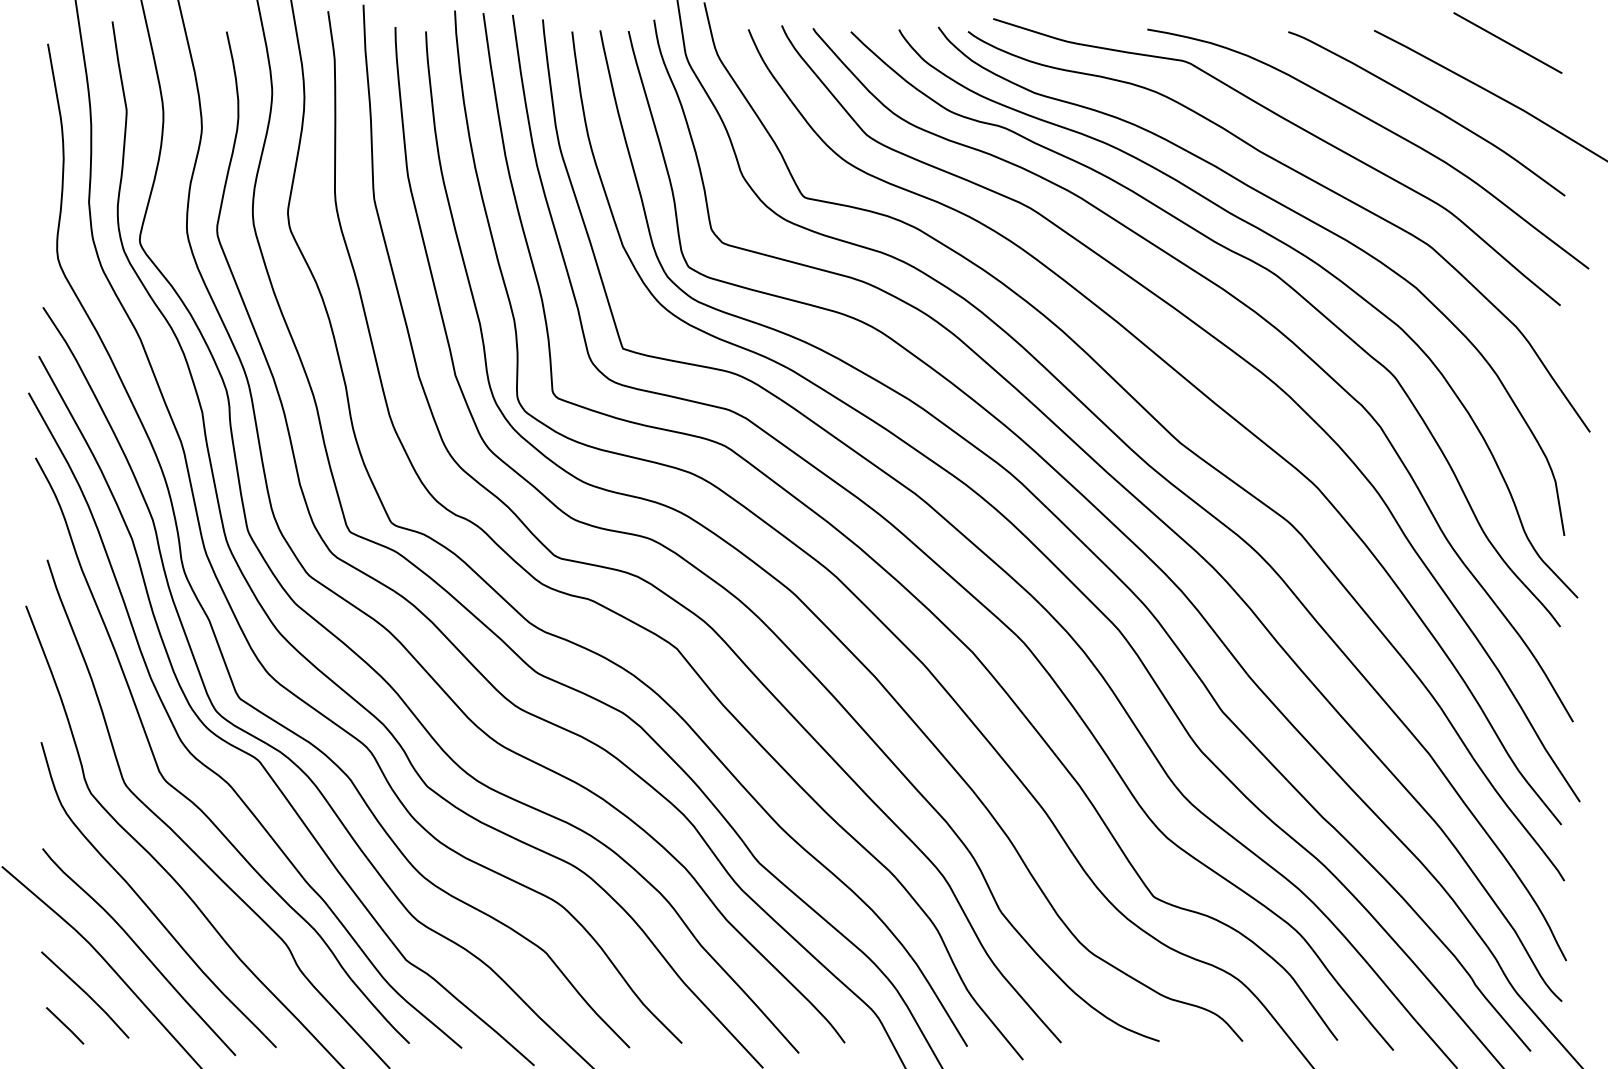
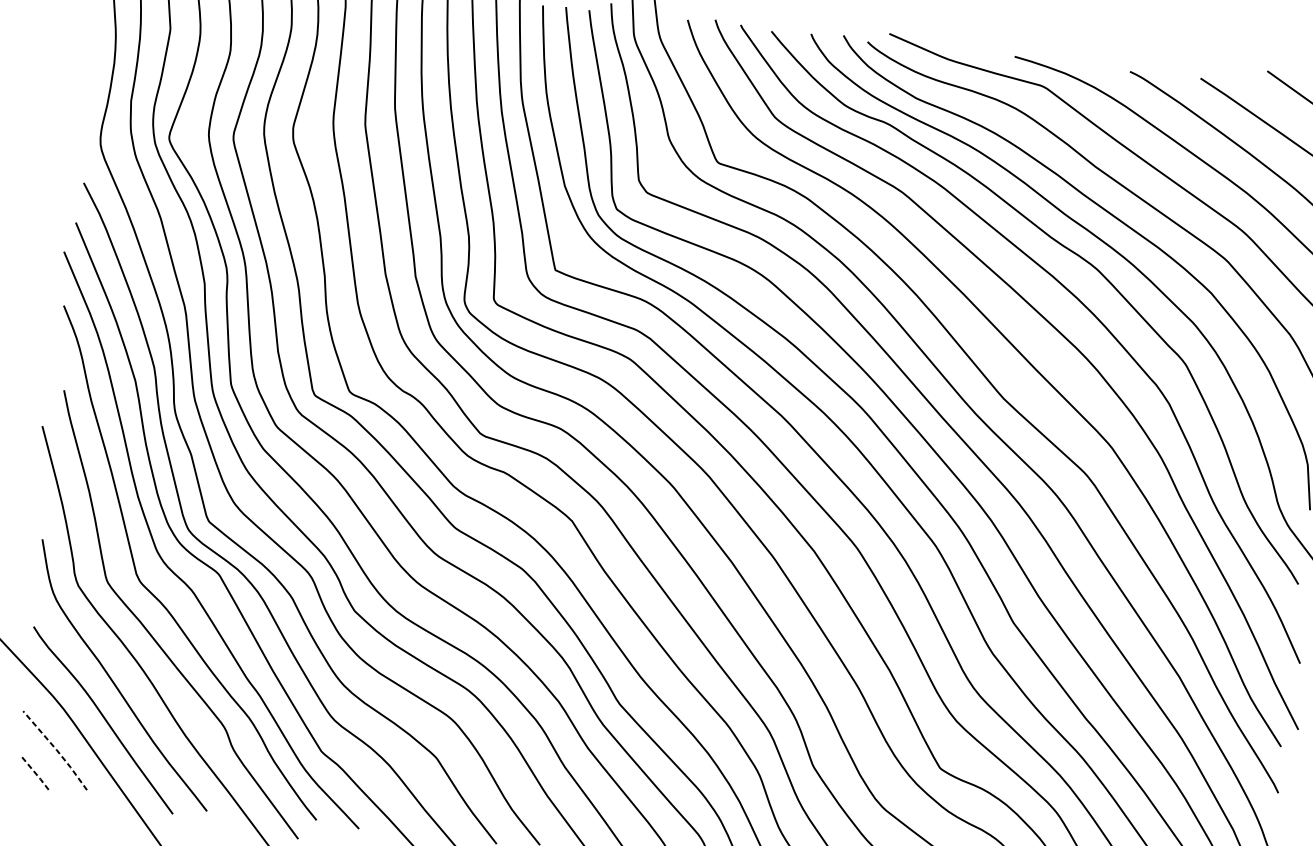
line: (86, 994) -> (56, 750), solid -> dashed
line: (65, 1026) -> (36, 774), solid -> dashed

